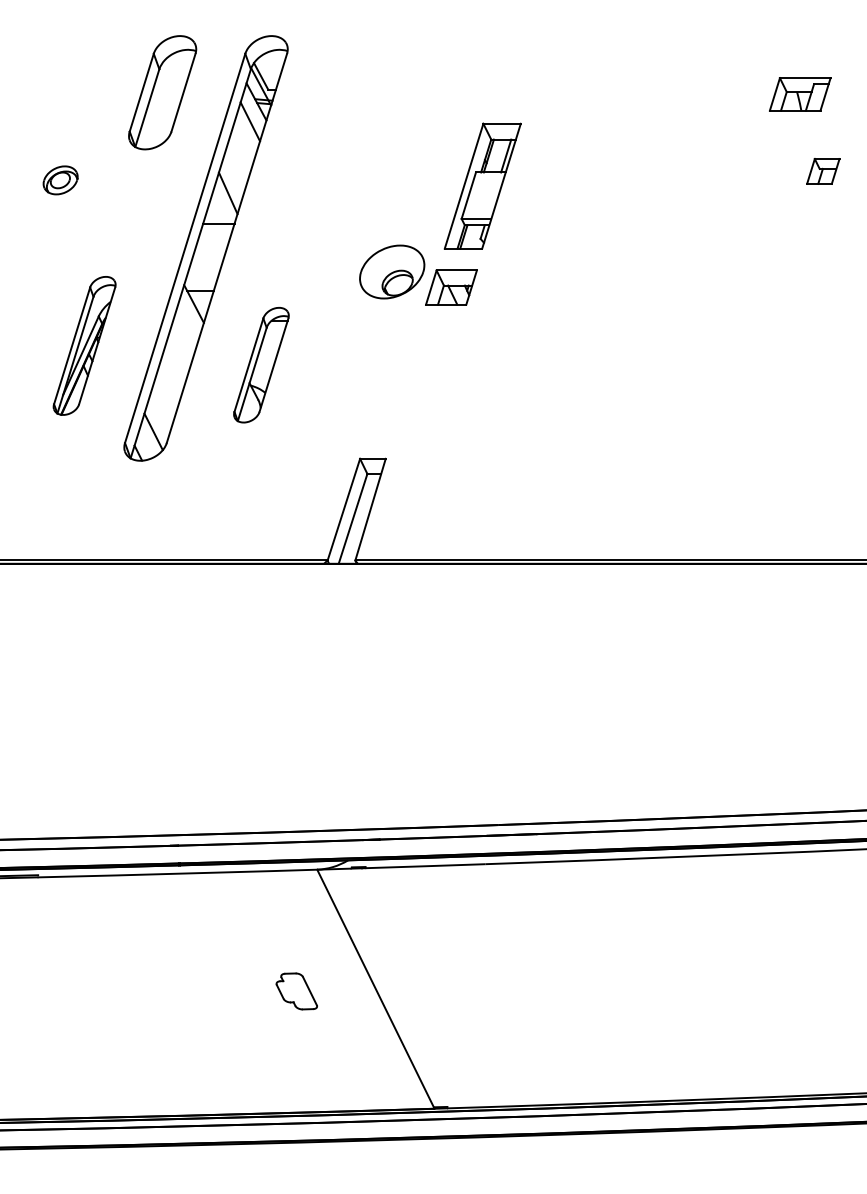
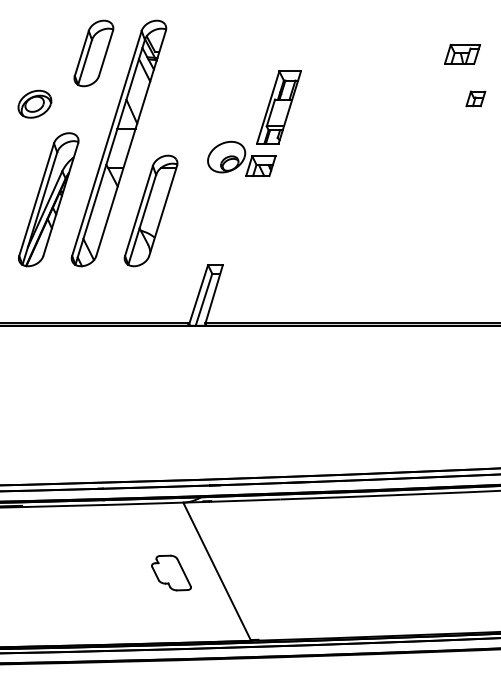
part: (59, 179) -> (34, 103), size x1.67
part: (84, 345) -> (48, 199), size x1.67
part: (260, 364) -> (150, 210), size x1.67
part: (296, 990) -> (171, 572), size x1.67

